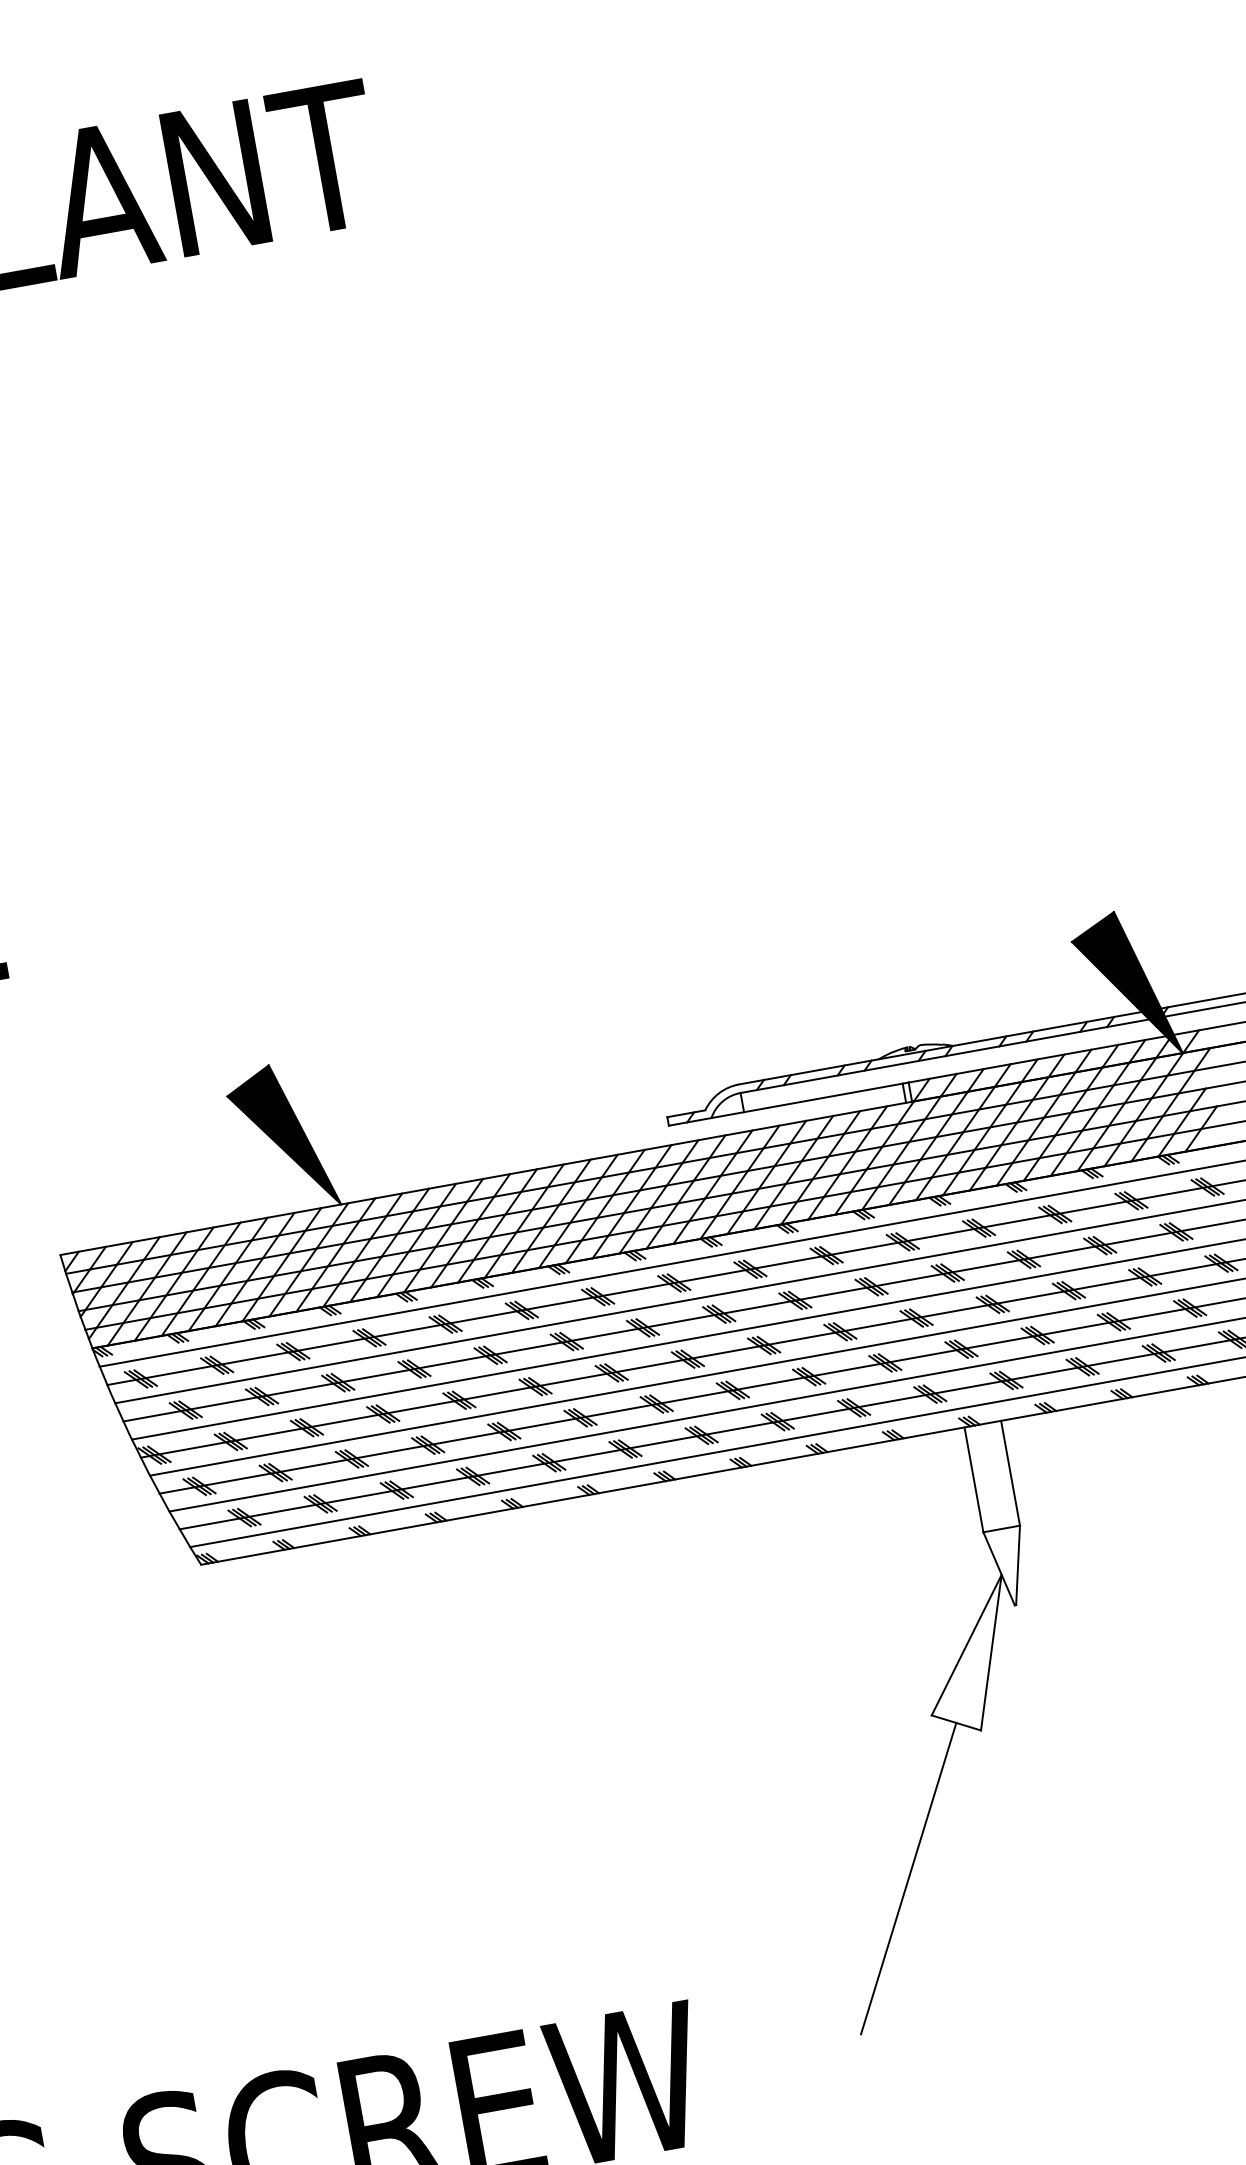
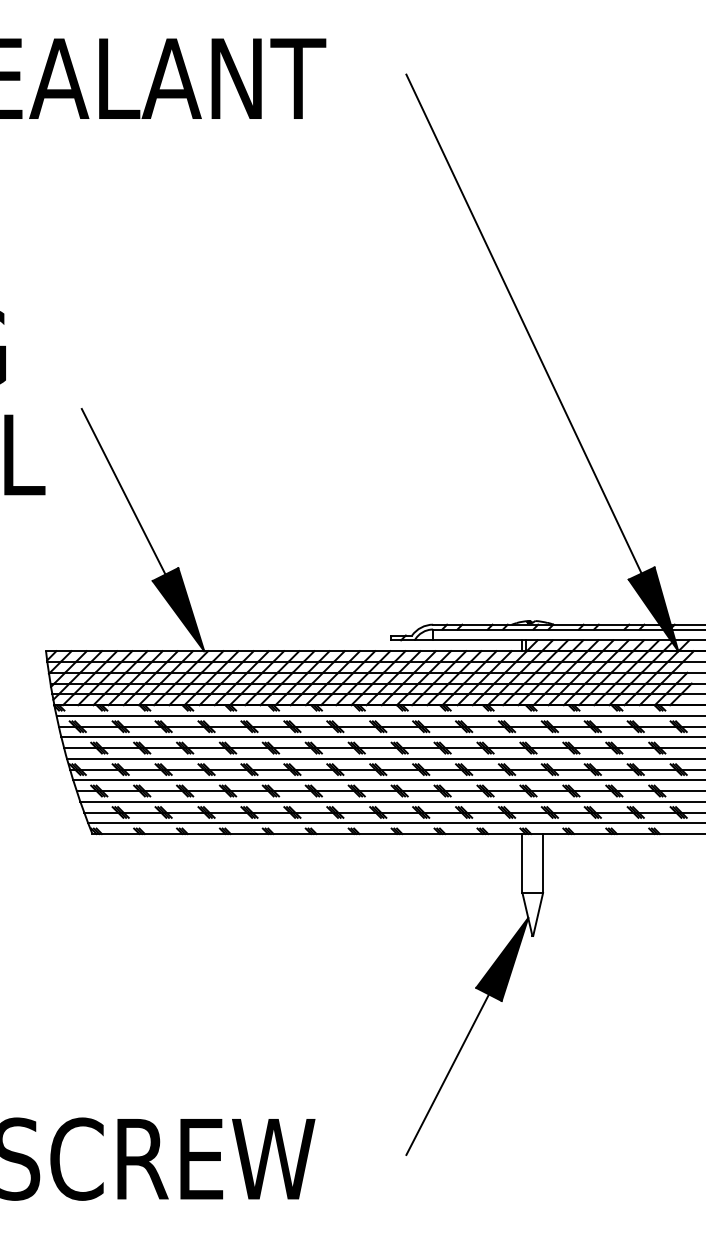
line: (803, 520) -> (523, 323), added
line: (146, 946) -> (123, 491), added
fill: (969, 1656) -> (502, 959), added

